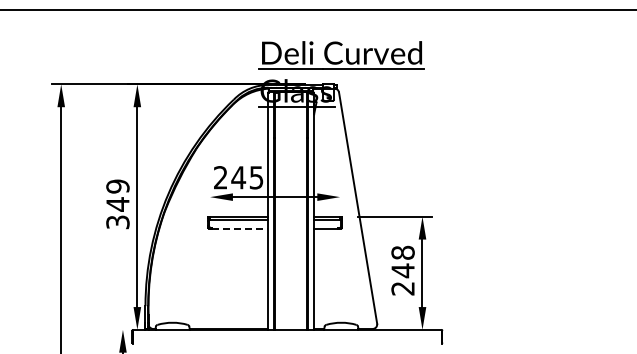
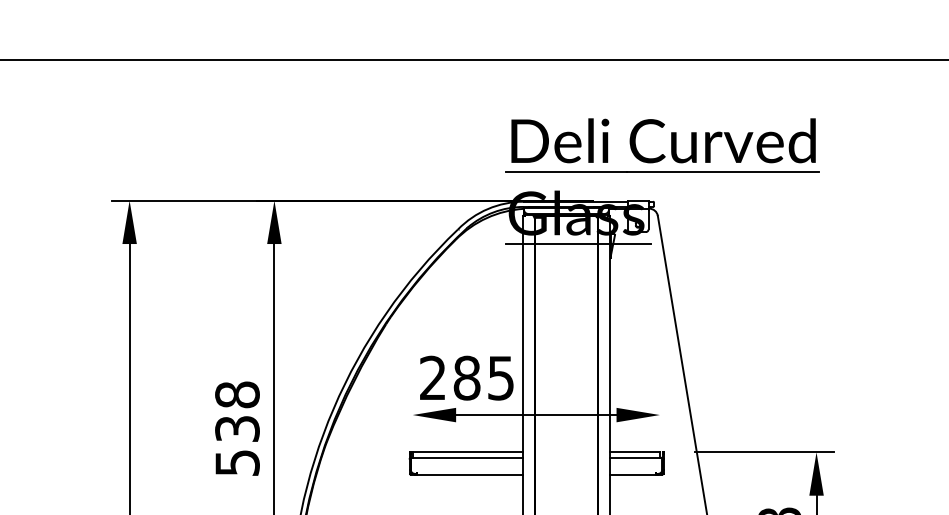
text: (238, 177) -> (466, 377), 245 -> 285
text: (117, 203) -> (236, 427), 349 -> 538
line: (240, 228) -> (470, 474), dashed -> solid

